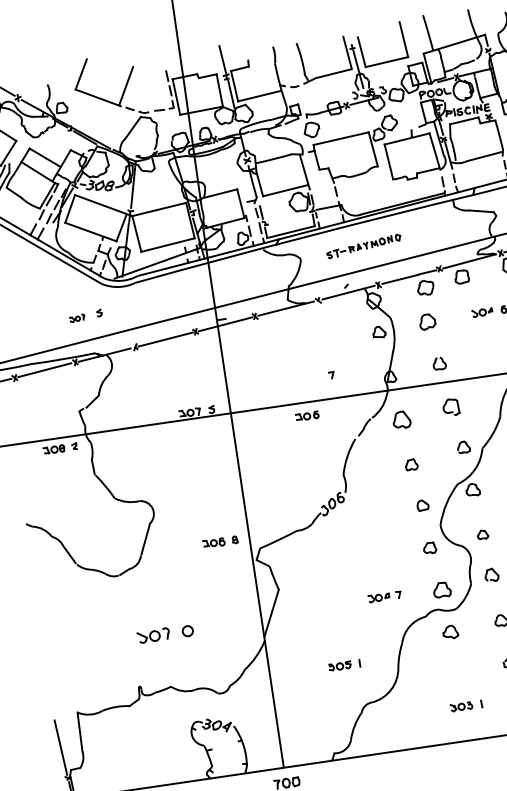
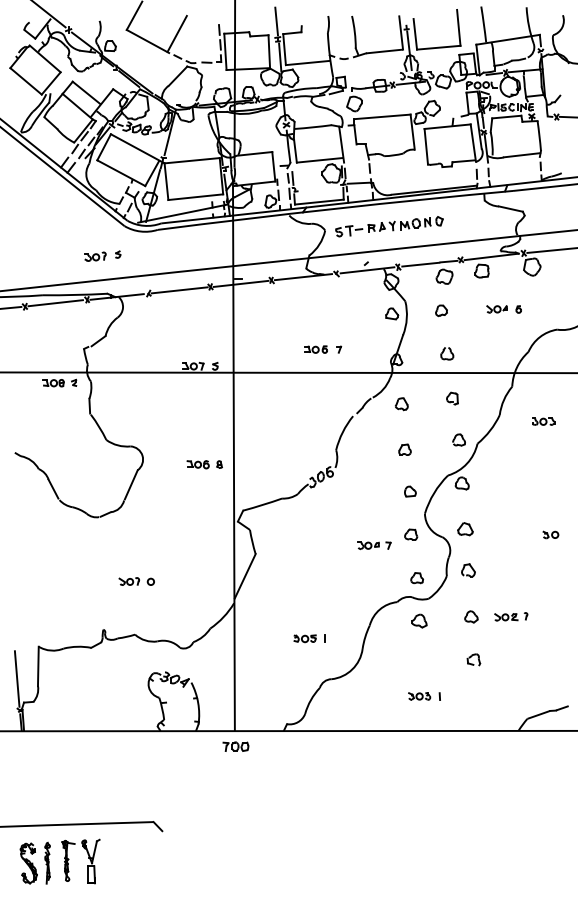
part: (363, 246) -> (389, 226), size x1.43
part: (77, 318) -> (95, 256), size x1.43
part: (427, 321) -> (441, 310), size x0.71
part: (451, 407) -> (452, 398), size x0.71
part: (306, 416) -> (315, 349), moved
part: (401, 420) -> (401, 404), size x0.71
part: (482, 534) -> (465, 529), size x1.43
part: (220, 541) -> (204, 464), moved
part: (441, 590) -> (416, 578), size x0.71
part: (384, 596) -> (374, 545), moved
part: (164, 633) -> (136, 581), size x0.62

